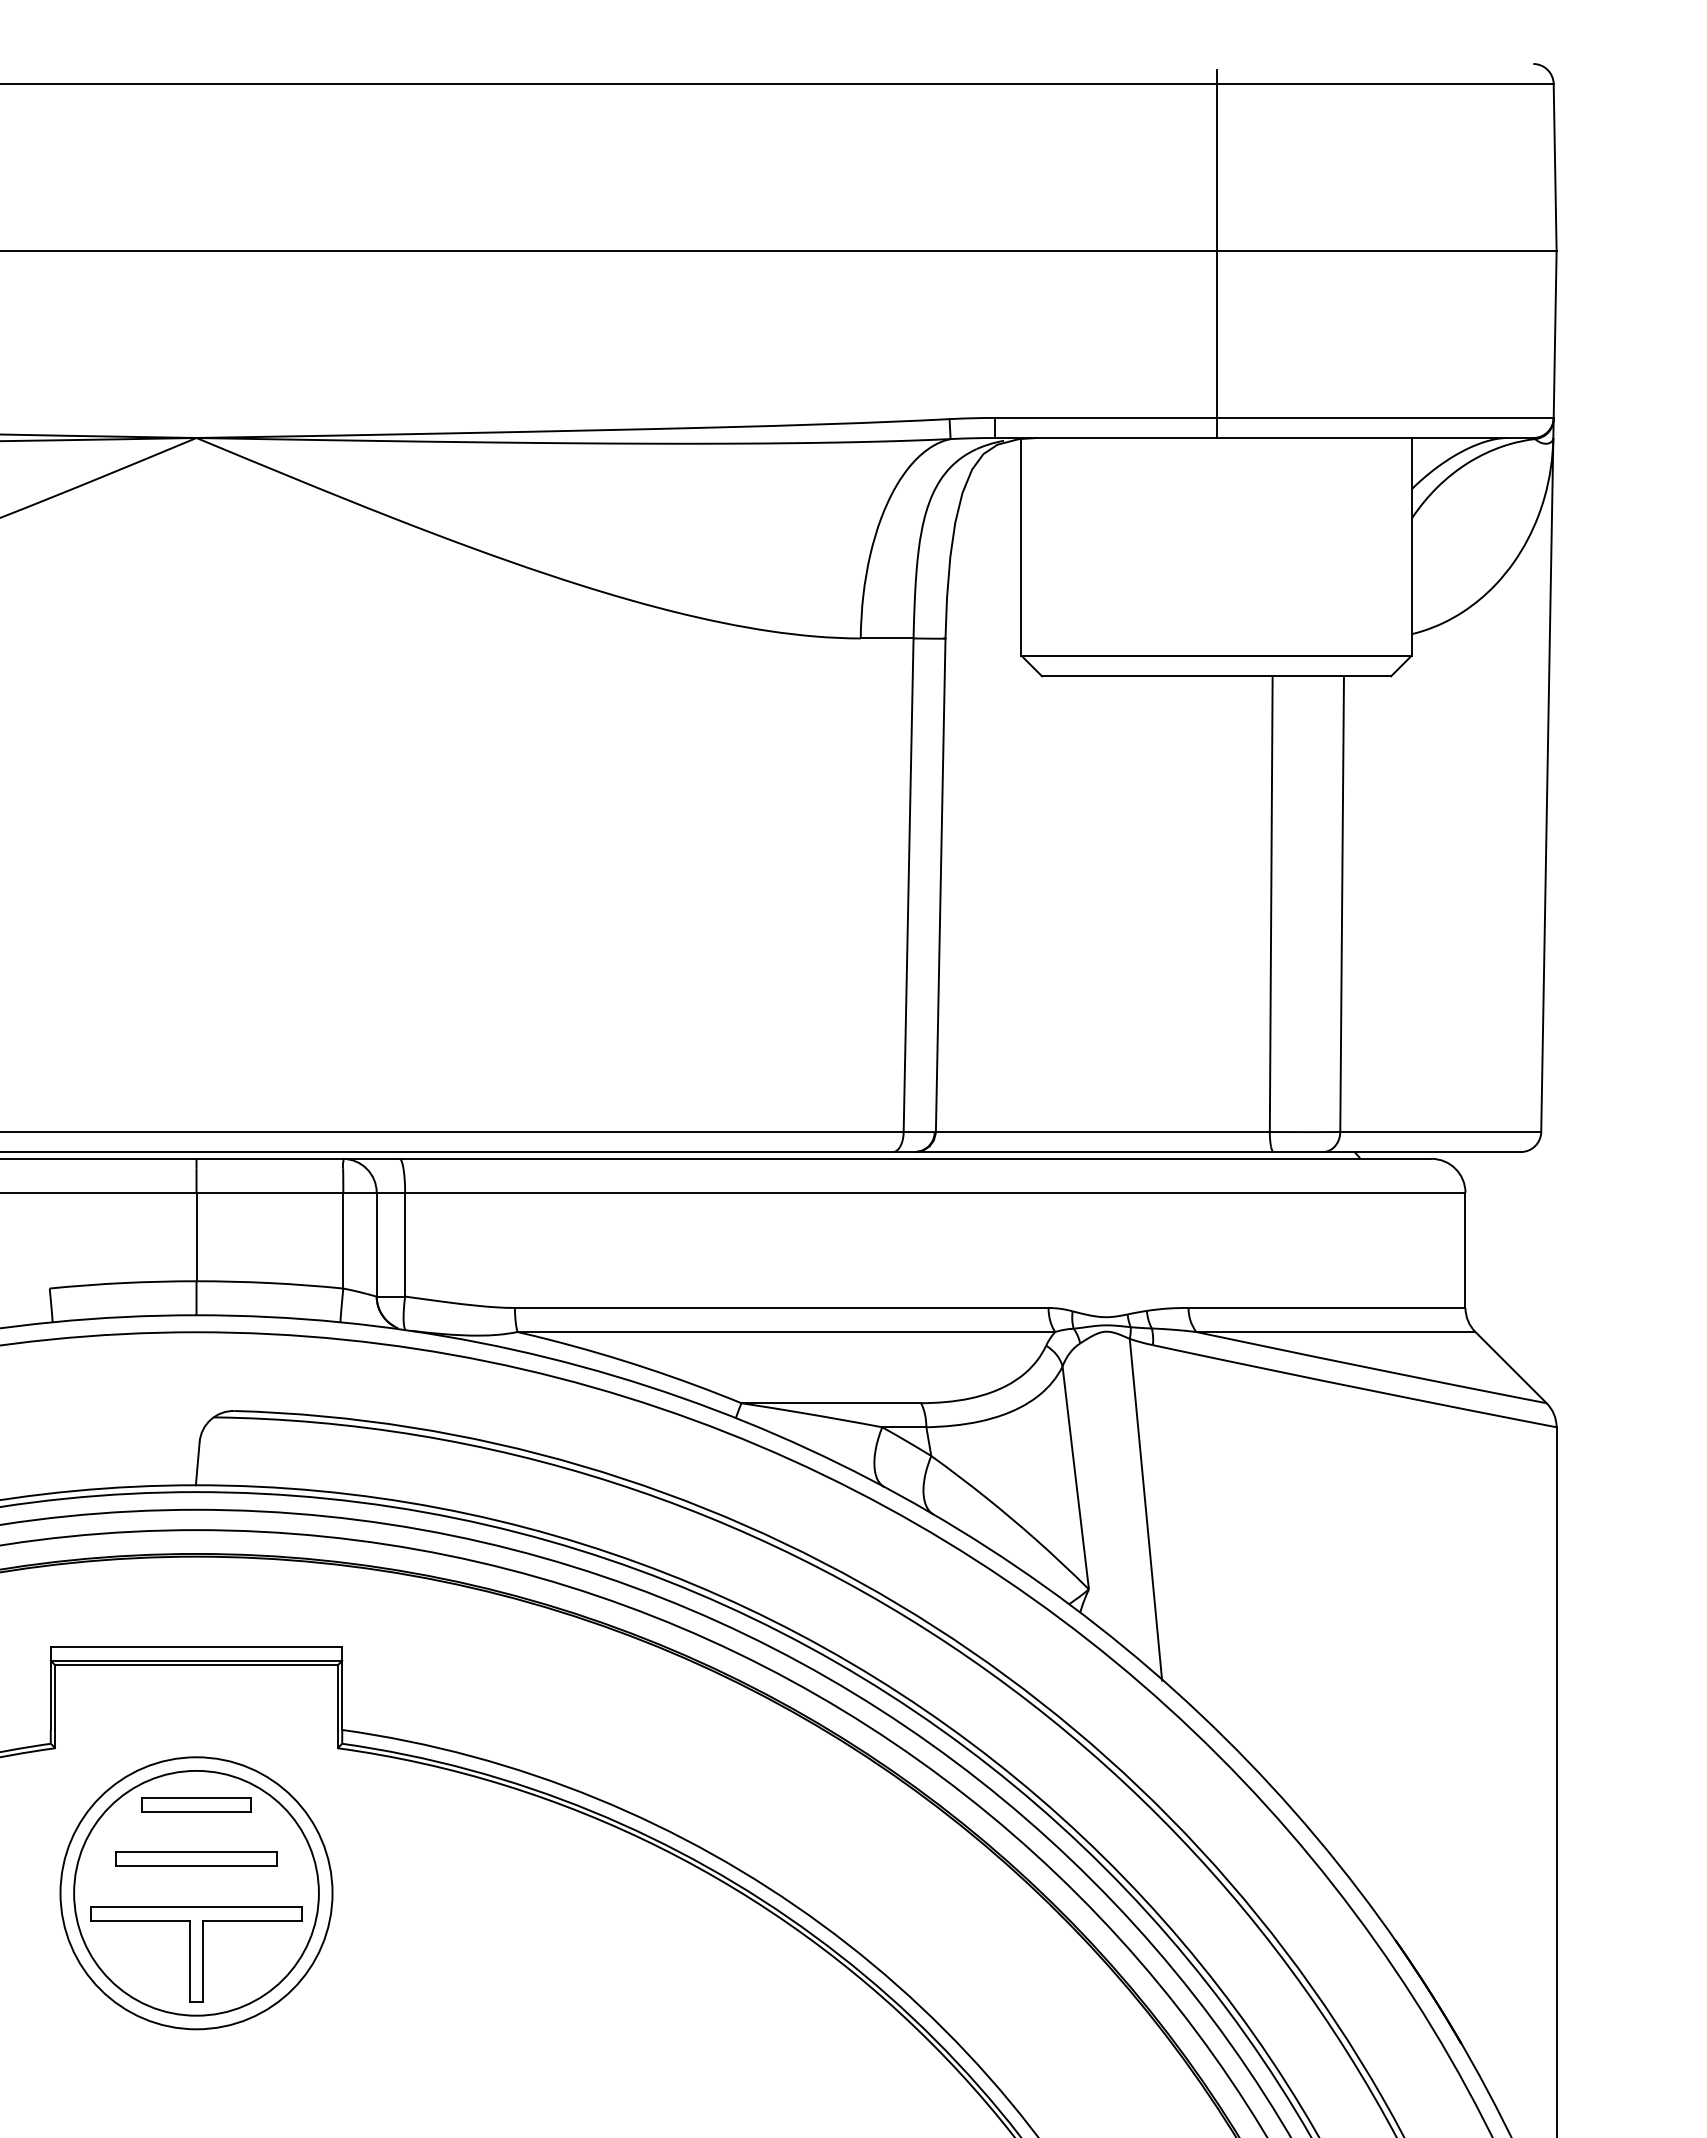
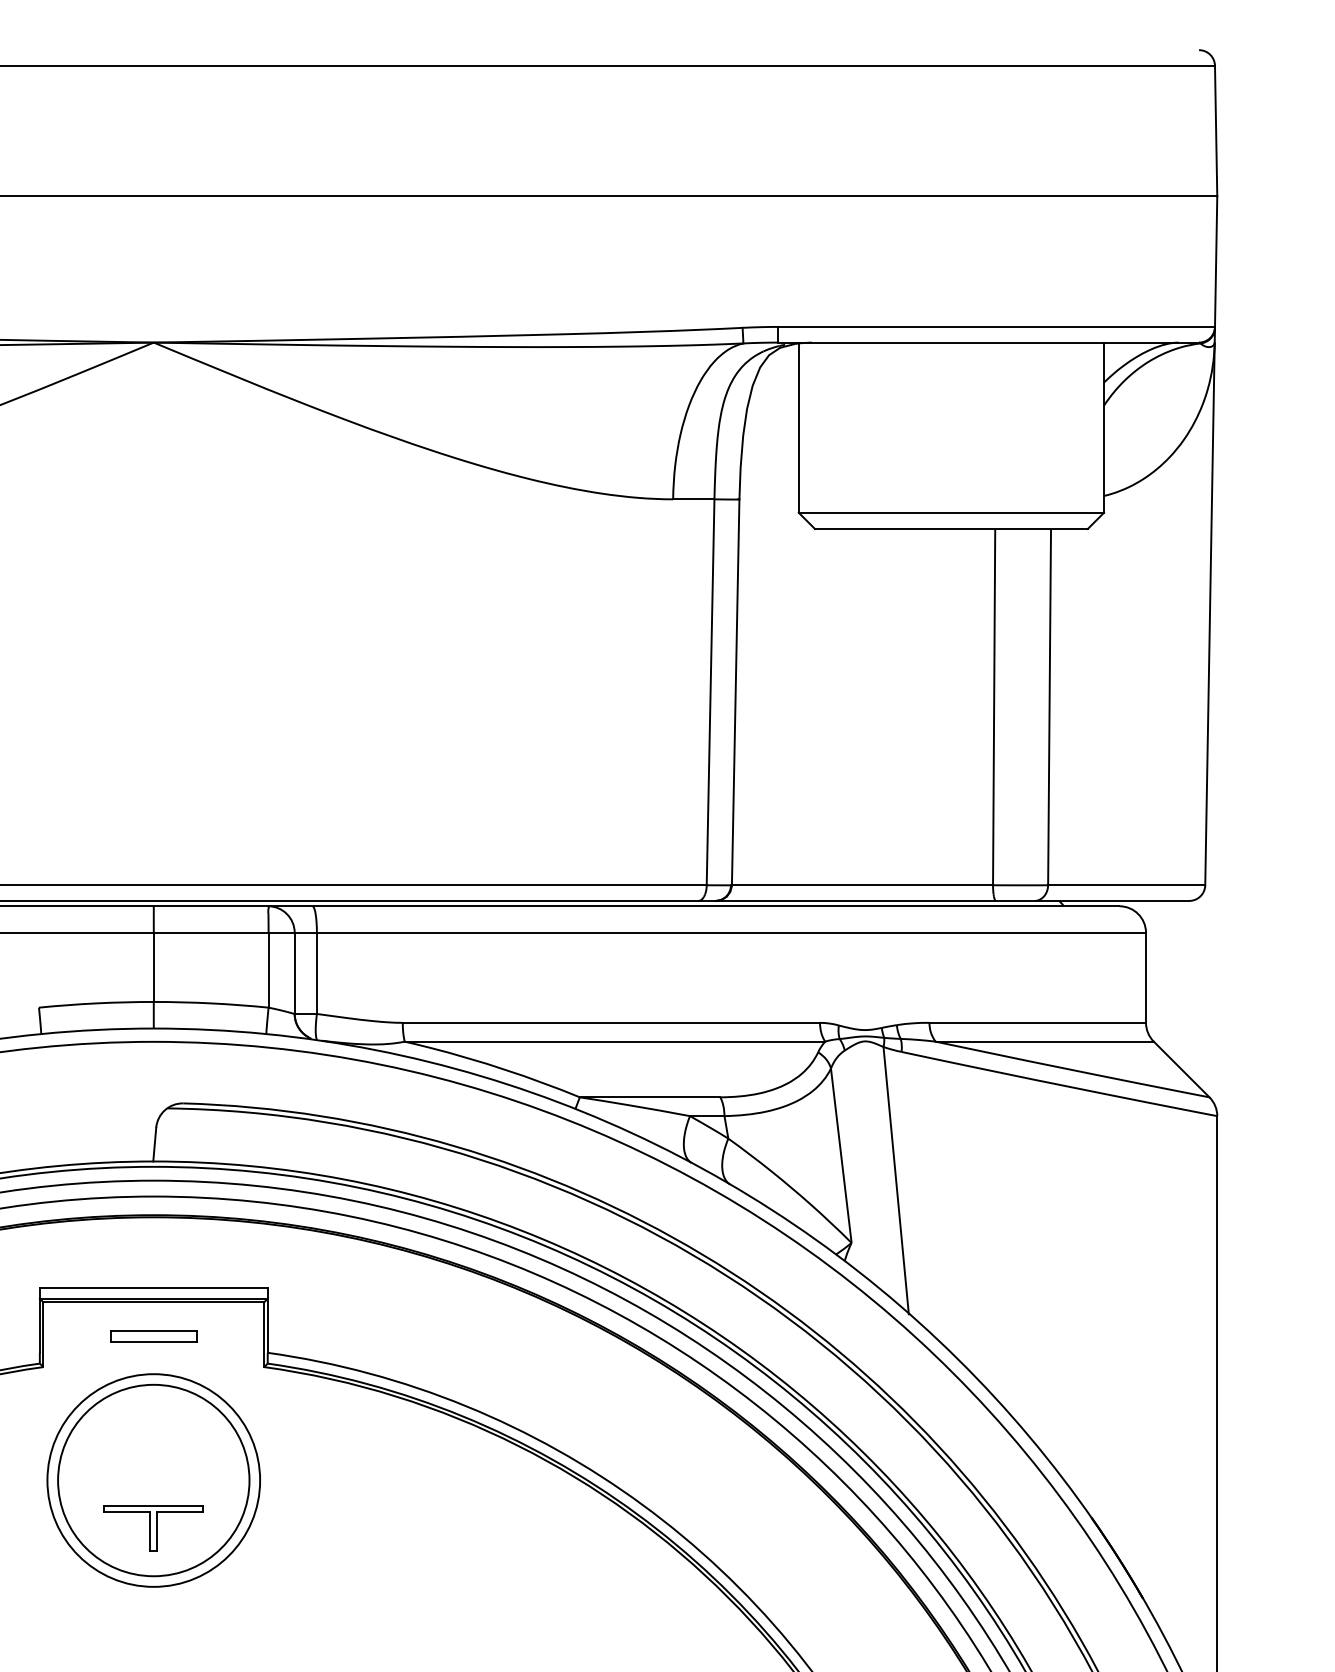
line: (1216, 253) -> (951, 198), removed
part: (196, 1805) -> (153, 1336), moved
part: (196, 1858) -> (153, 1453), removed
part: (196, 1954) -> (153, 1528), size x0.6

